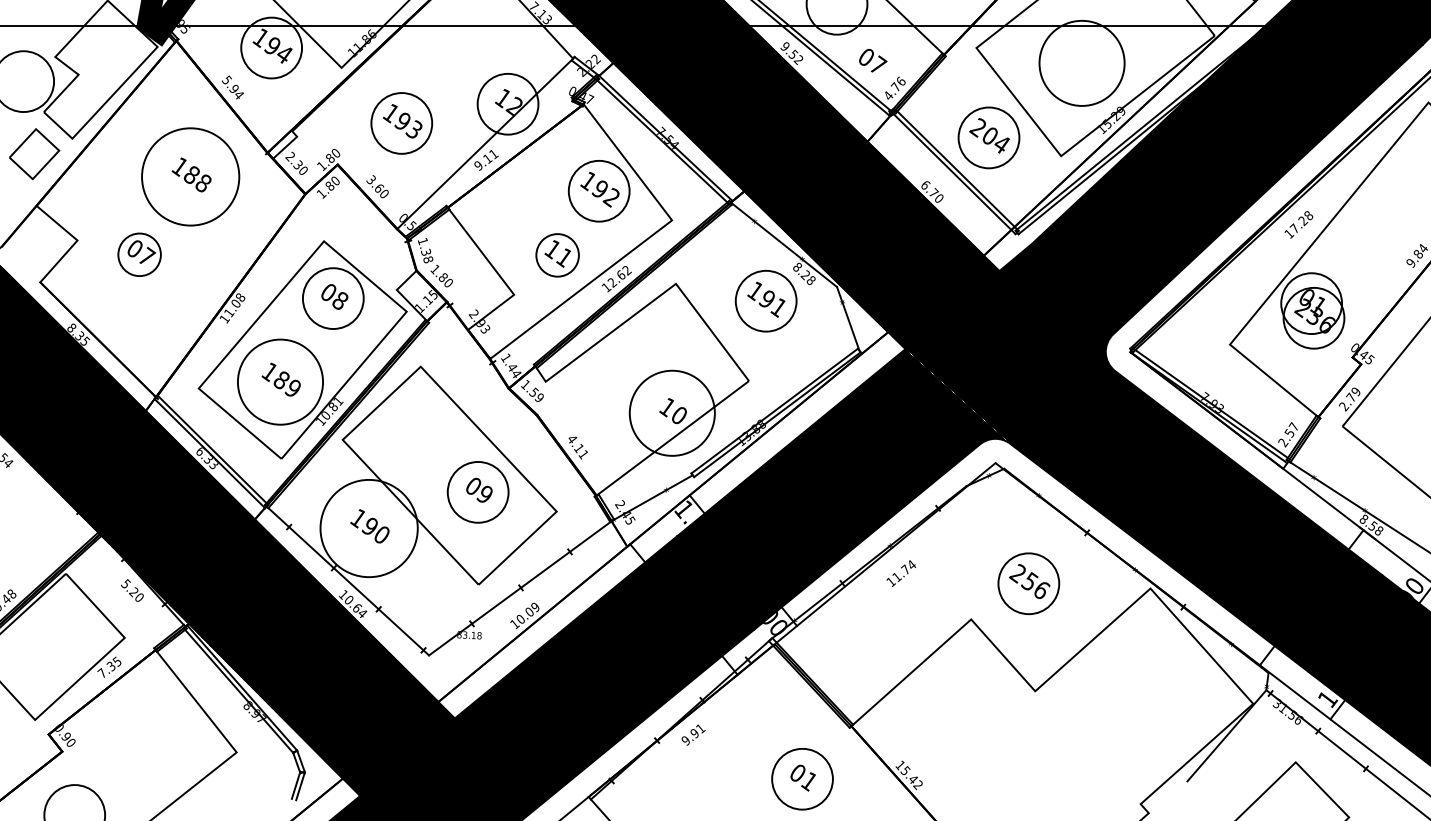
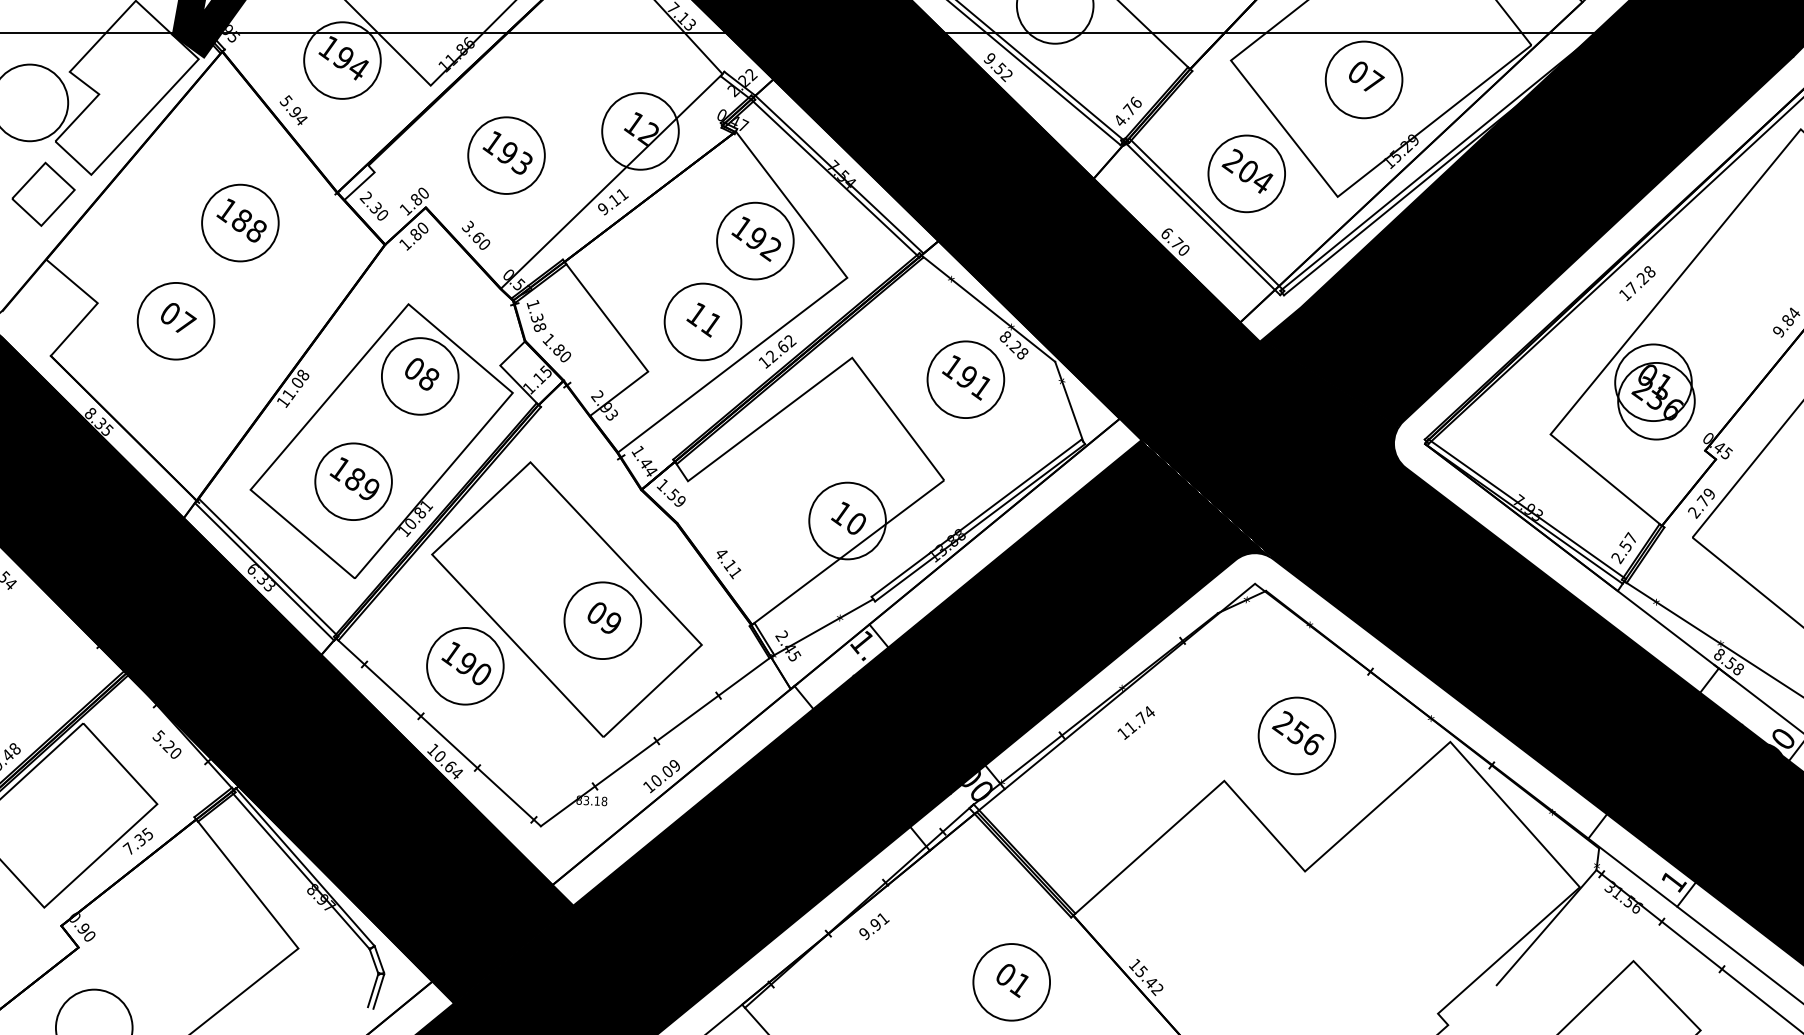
text: (873, 60) -> (1367, 76), moved
circle: (1081, 63) -> (1363, 80), size x0.71
circle: (190, 176) -> (240, 222), size x0.62
circle: (139, 254) -> (175, 320), size x1.43
circle: (557, 255) -> (702, 322), size x1.43
circle: (280, 381) -> (353, 480), size x0.71
circle: (671, 412) -> (846, 520), size x0.71
circle: (368, 528) -> (464, 666), size x0.62

